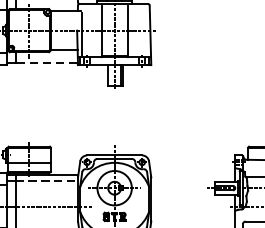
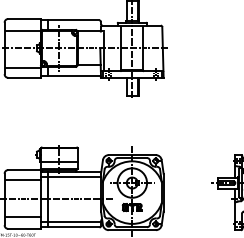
line: (45, 63) -> (73, 76), dashed -> solid
line: (46, 181) -> (74, 177), dashed -> solid

